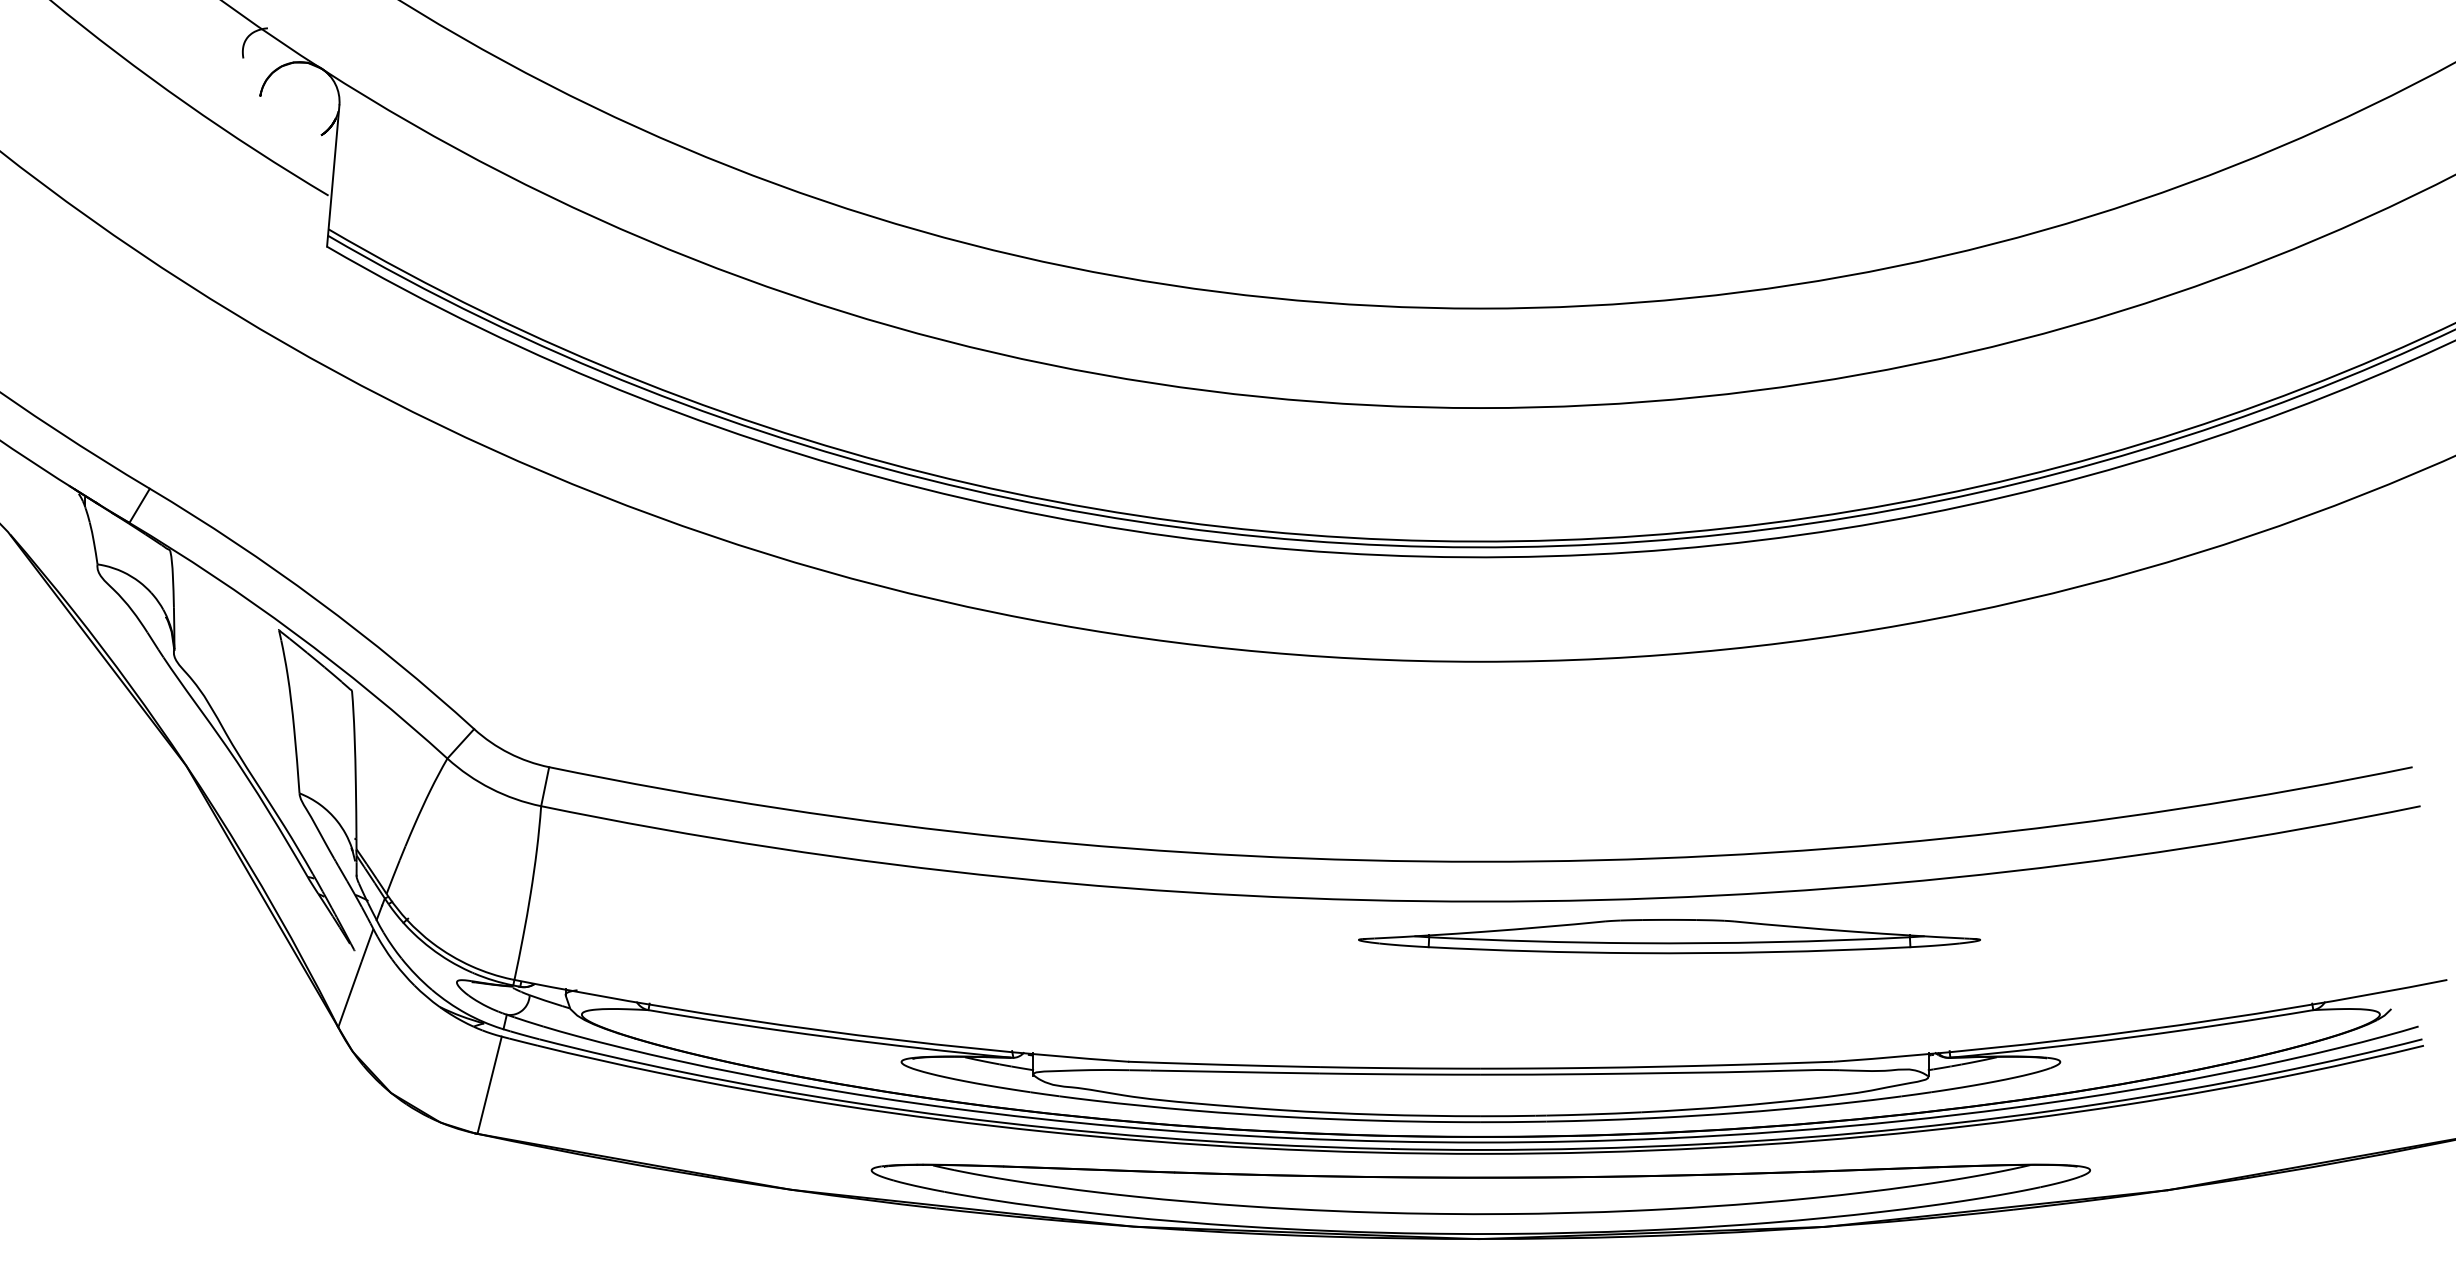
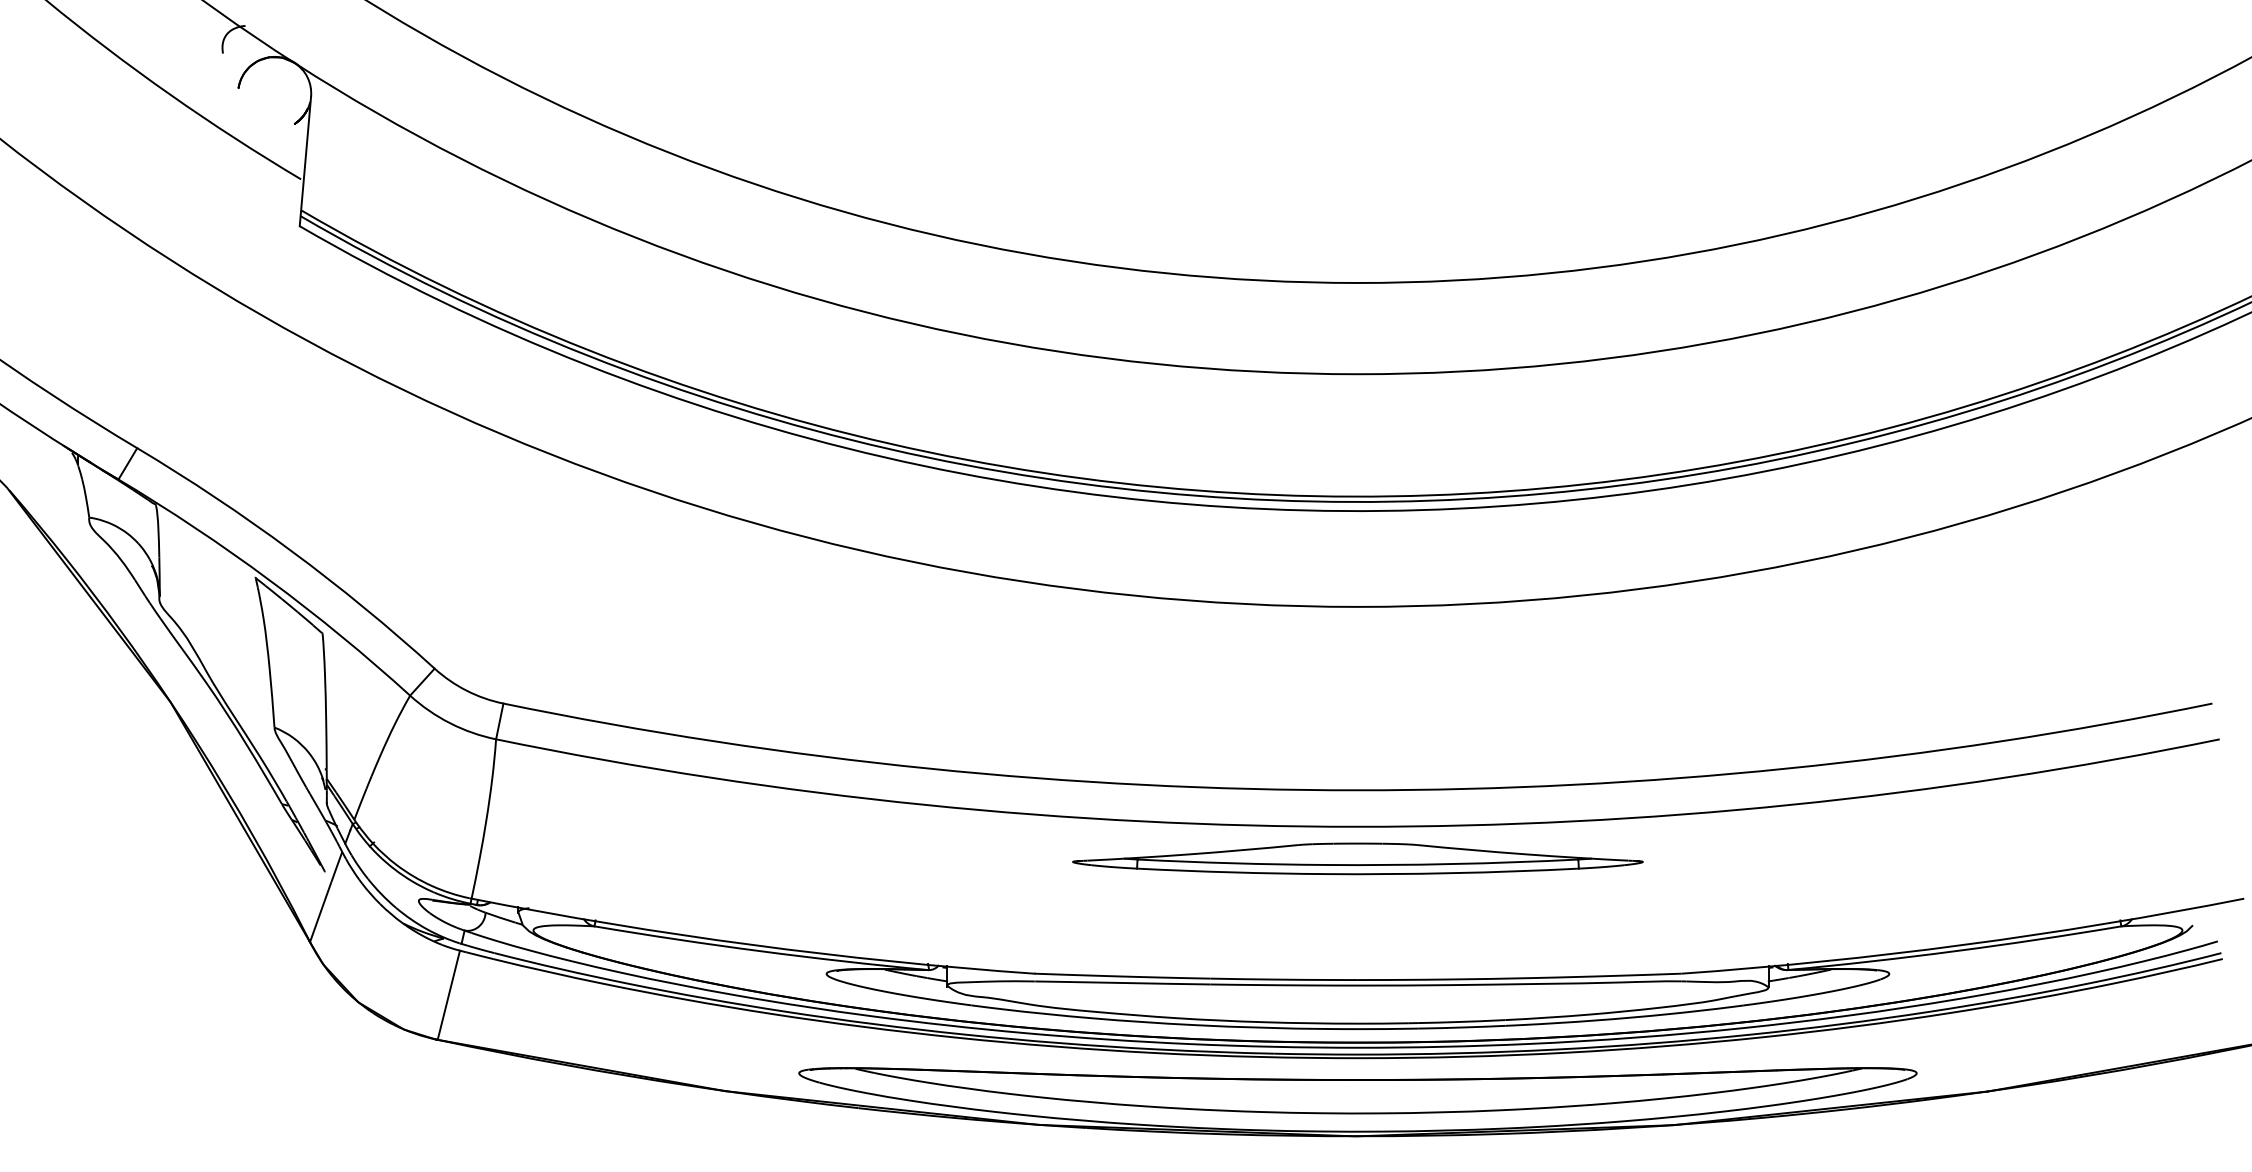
part: (1669, 936) -> (1357, 858), moved

